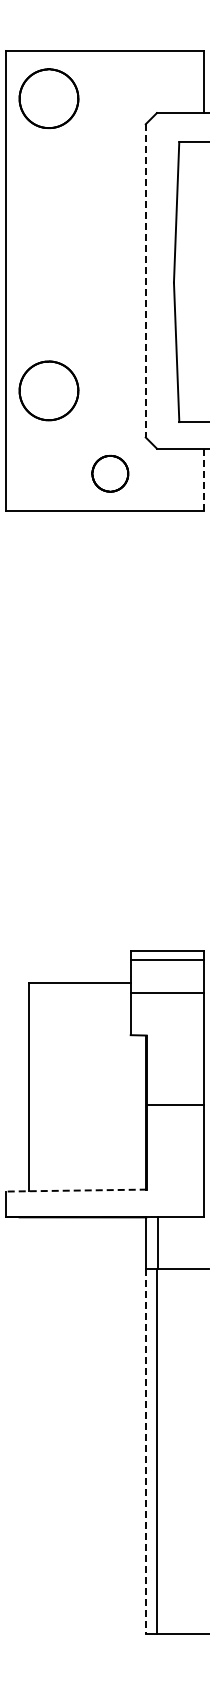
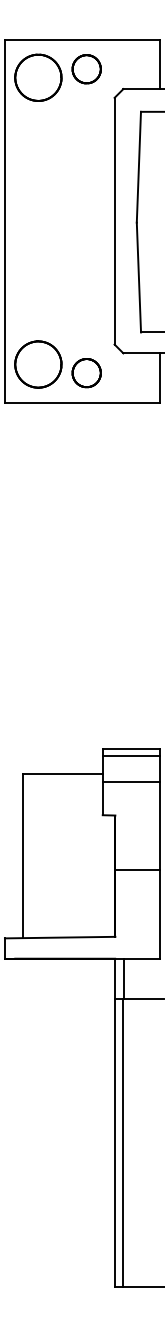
part: (110, 87) -> (86, 68), added
line: (145, 280) -> (114, 220), dashed -> solid
part: (48, 390) -> (38, 364), moved
line: (203, 480) -> (160, 378), dashed -> solid
line: (76, 1190) -> (60, 937), dashed -> solid
line: (145, 1451) -> (114, 1143), dashed -> solid

